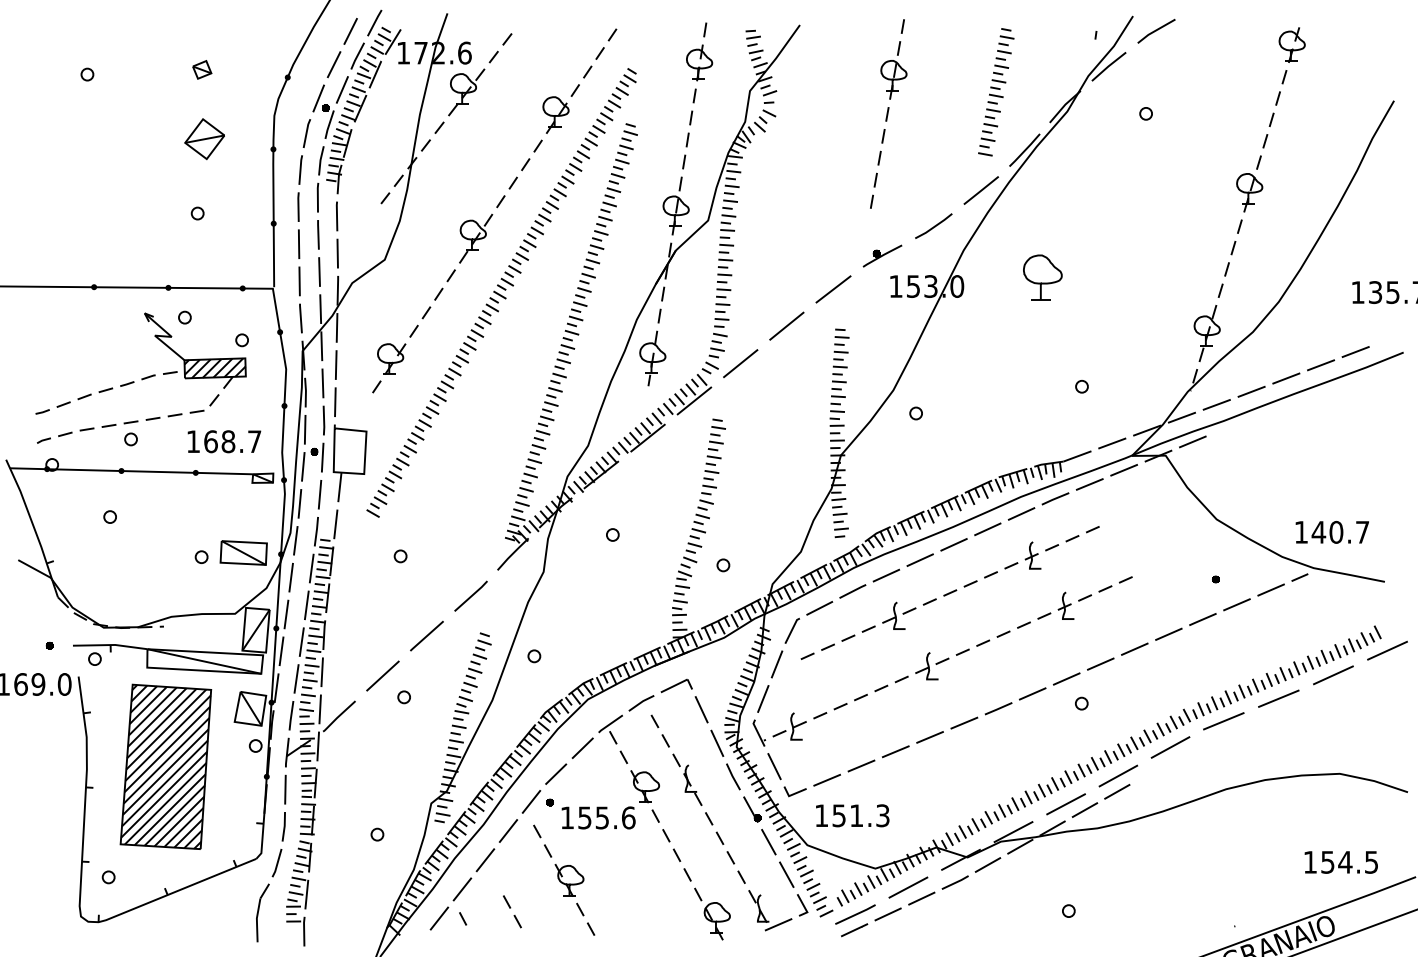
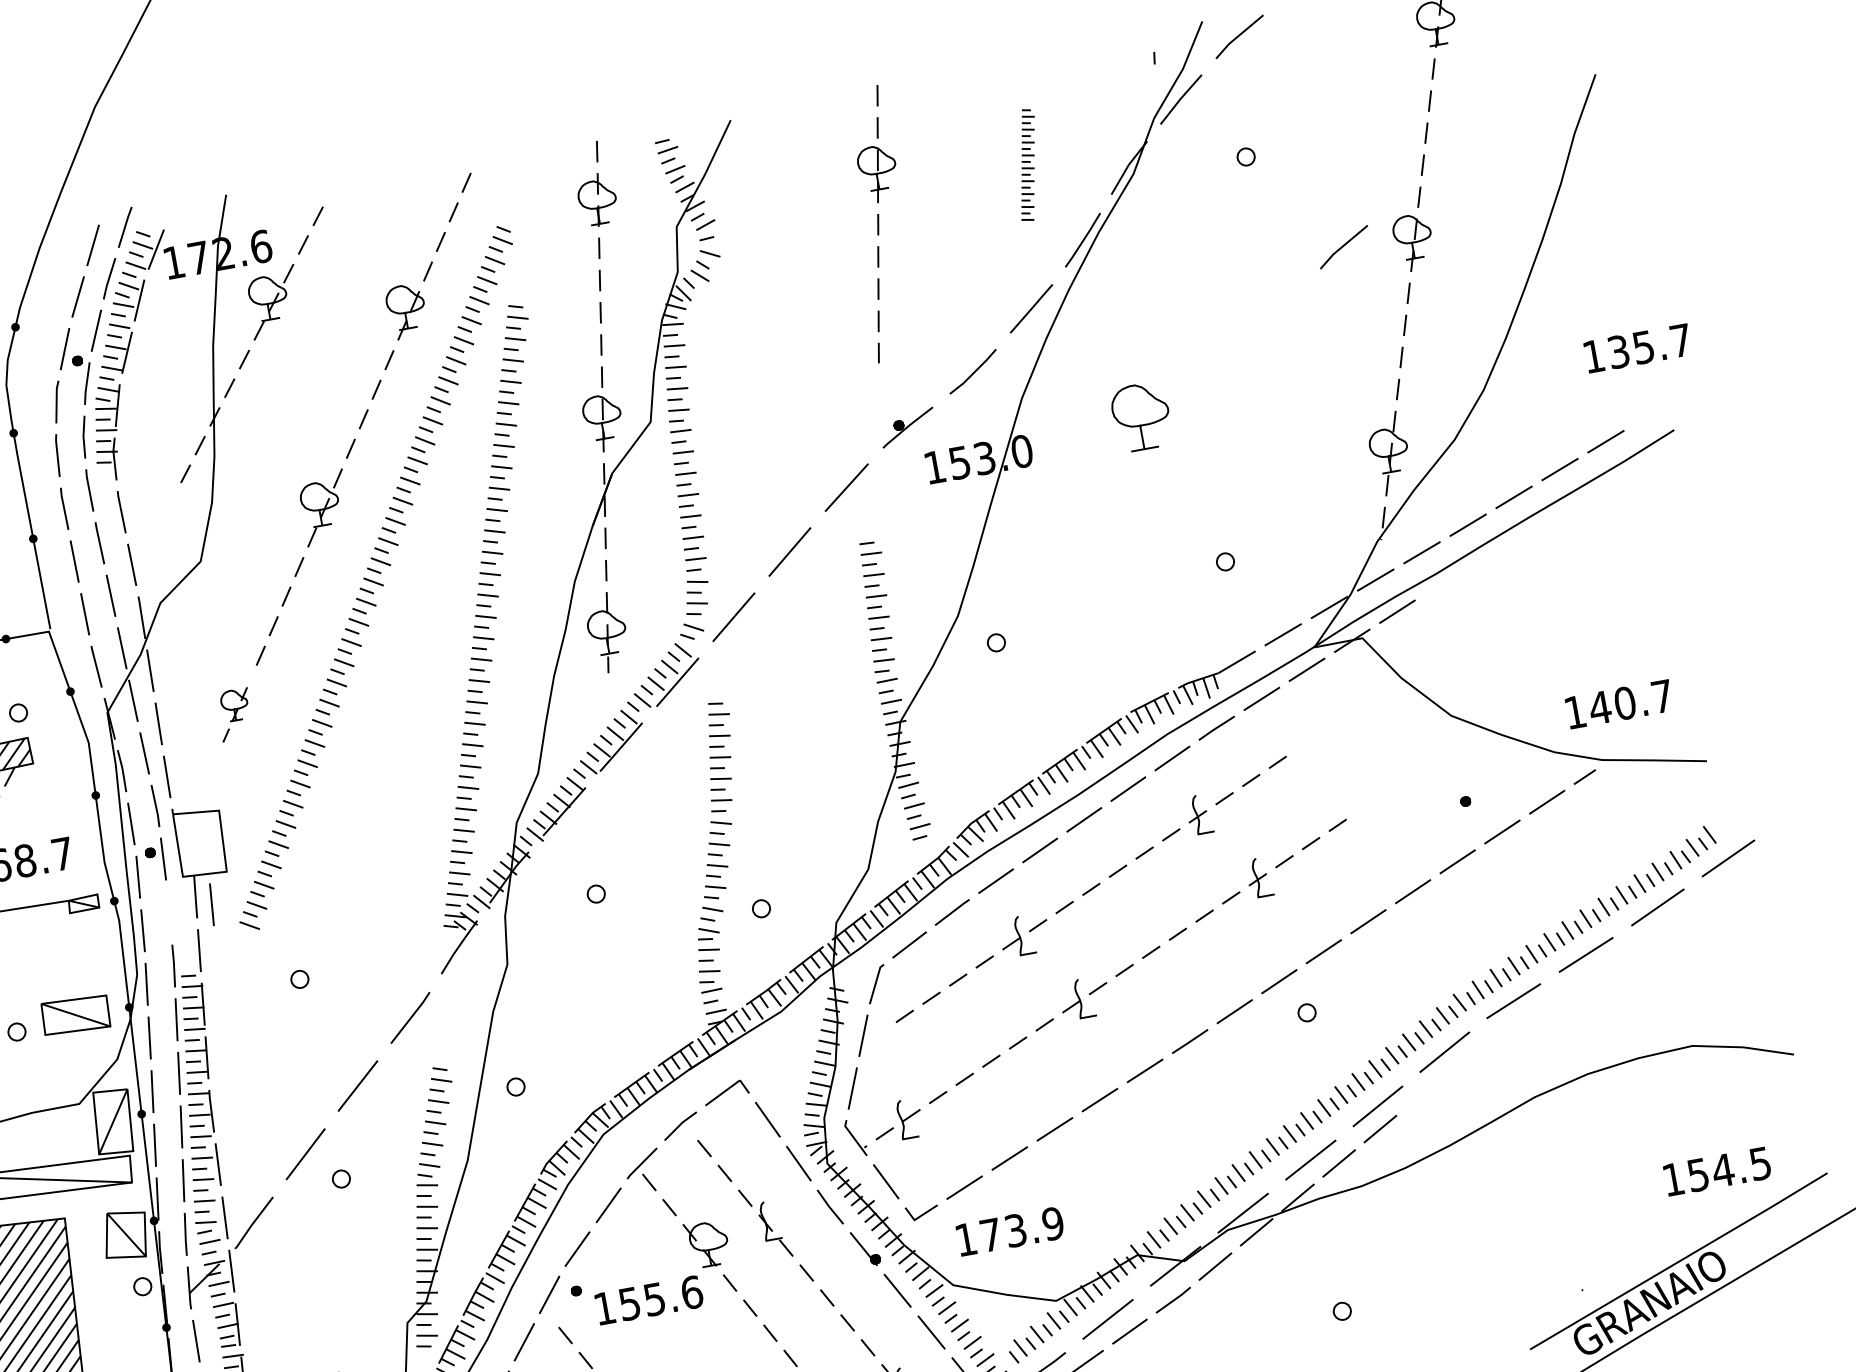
part: (996, 92) -> (1027, 165), size x0.6
line: (1201, 186) -> (1343, 246), added
part: (389, 368) -> (235, 714), size x0.7
line: (320, 494) -> (212, 904), moved
text: (860, 815) -> (1021, 1229), 151.3 -> 173.9

